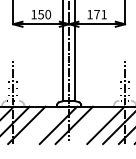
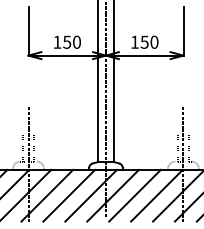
text: (100, 14) -> (149, 41), 171 -> 150
line: (42, 125) -> (69, 195), added
line: (89, 125) -> (134, 195), added

